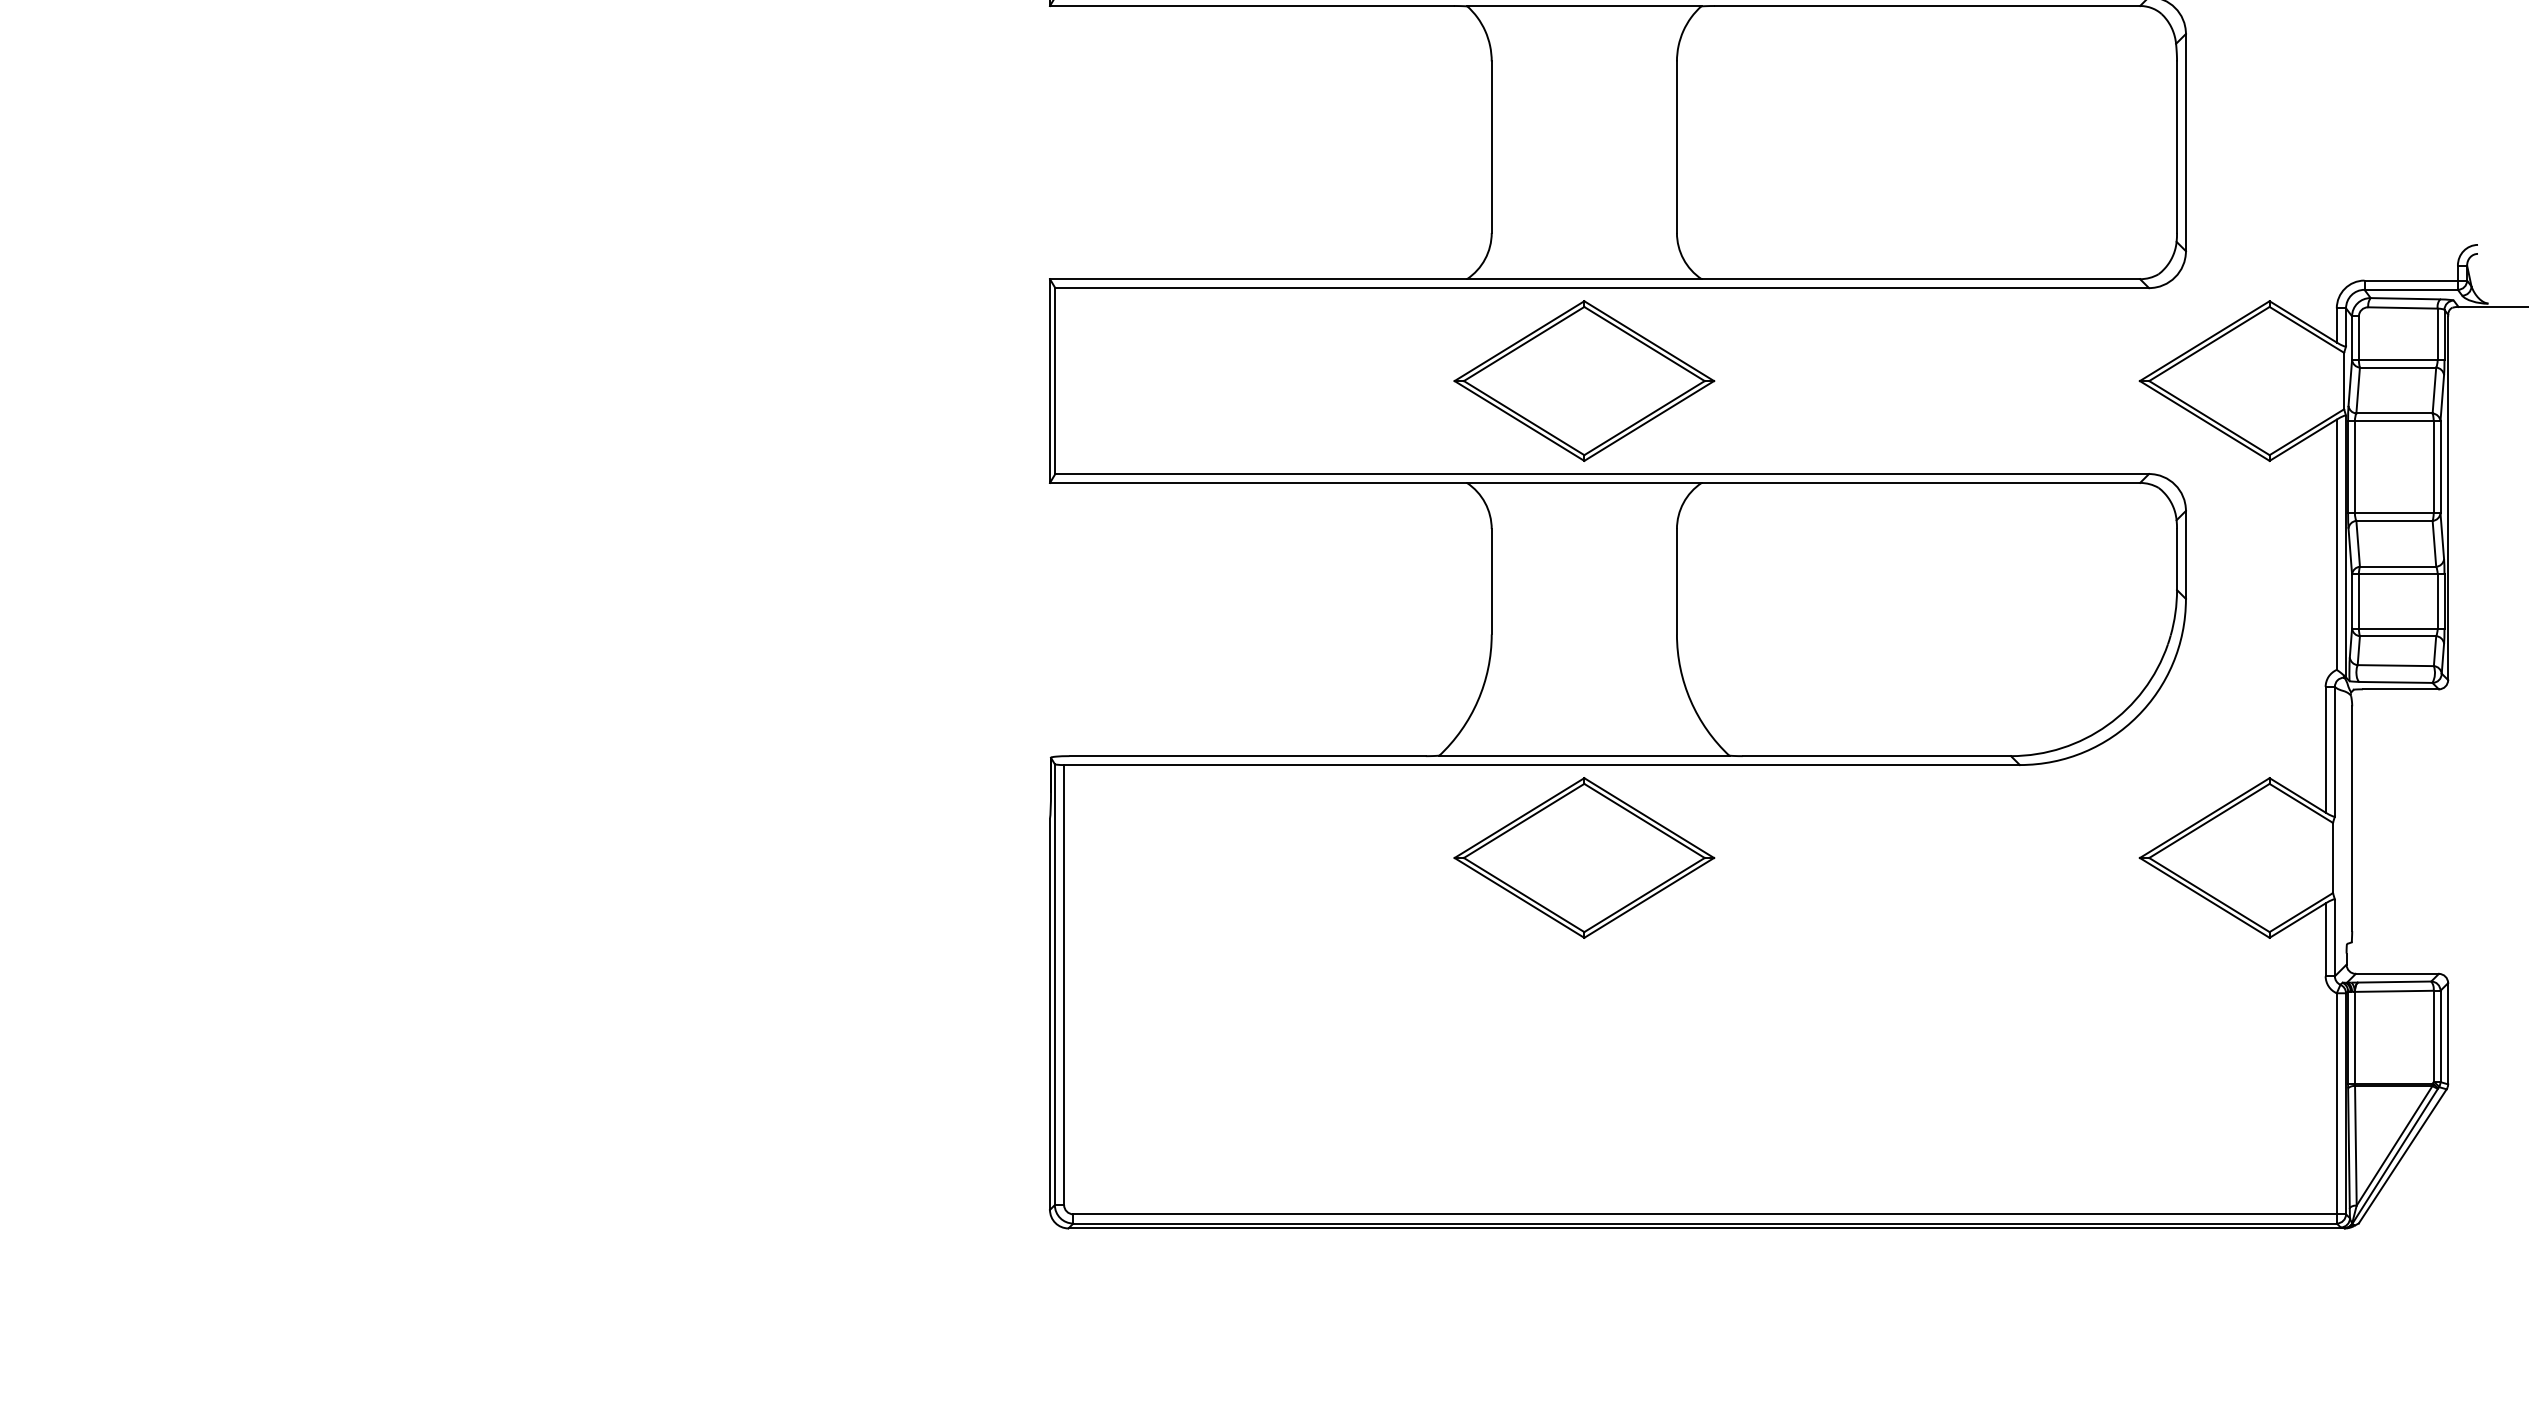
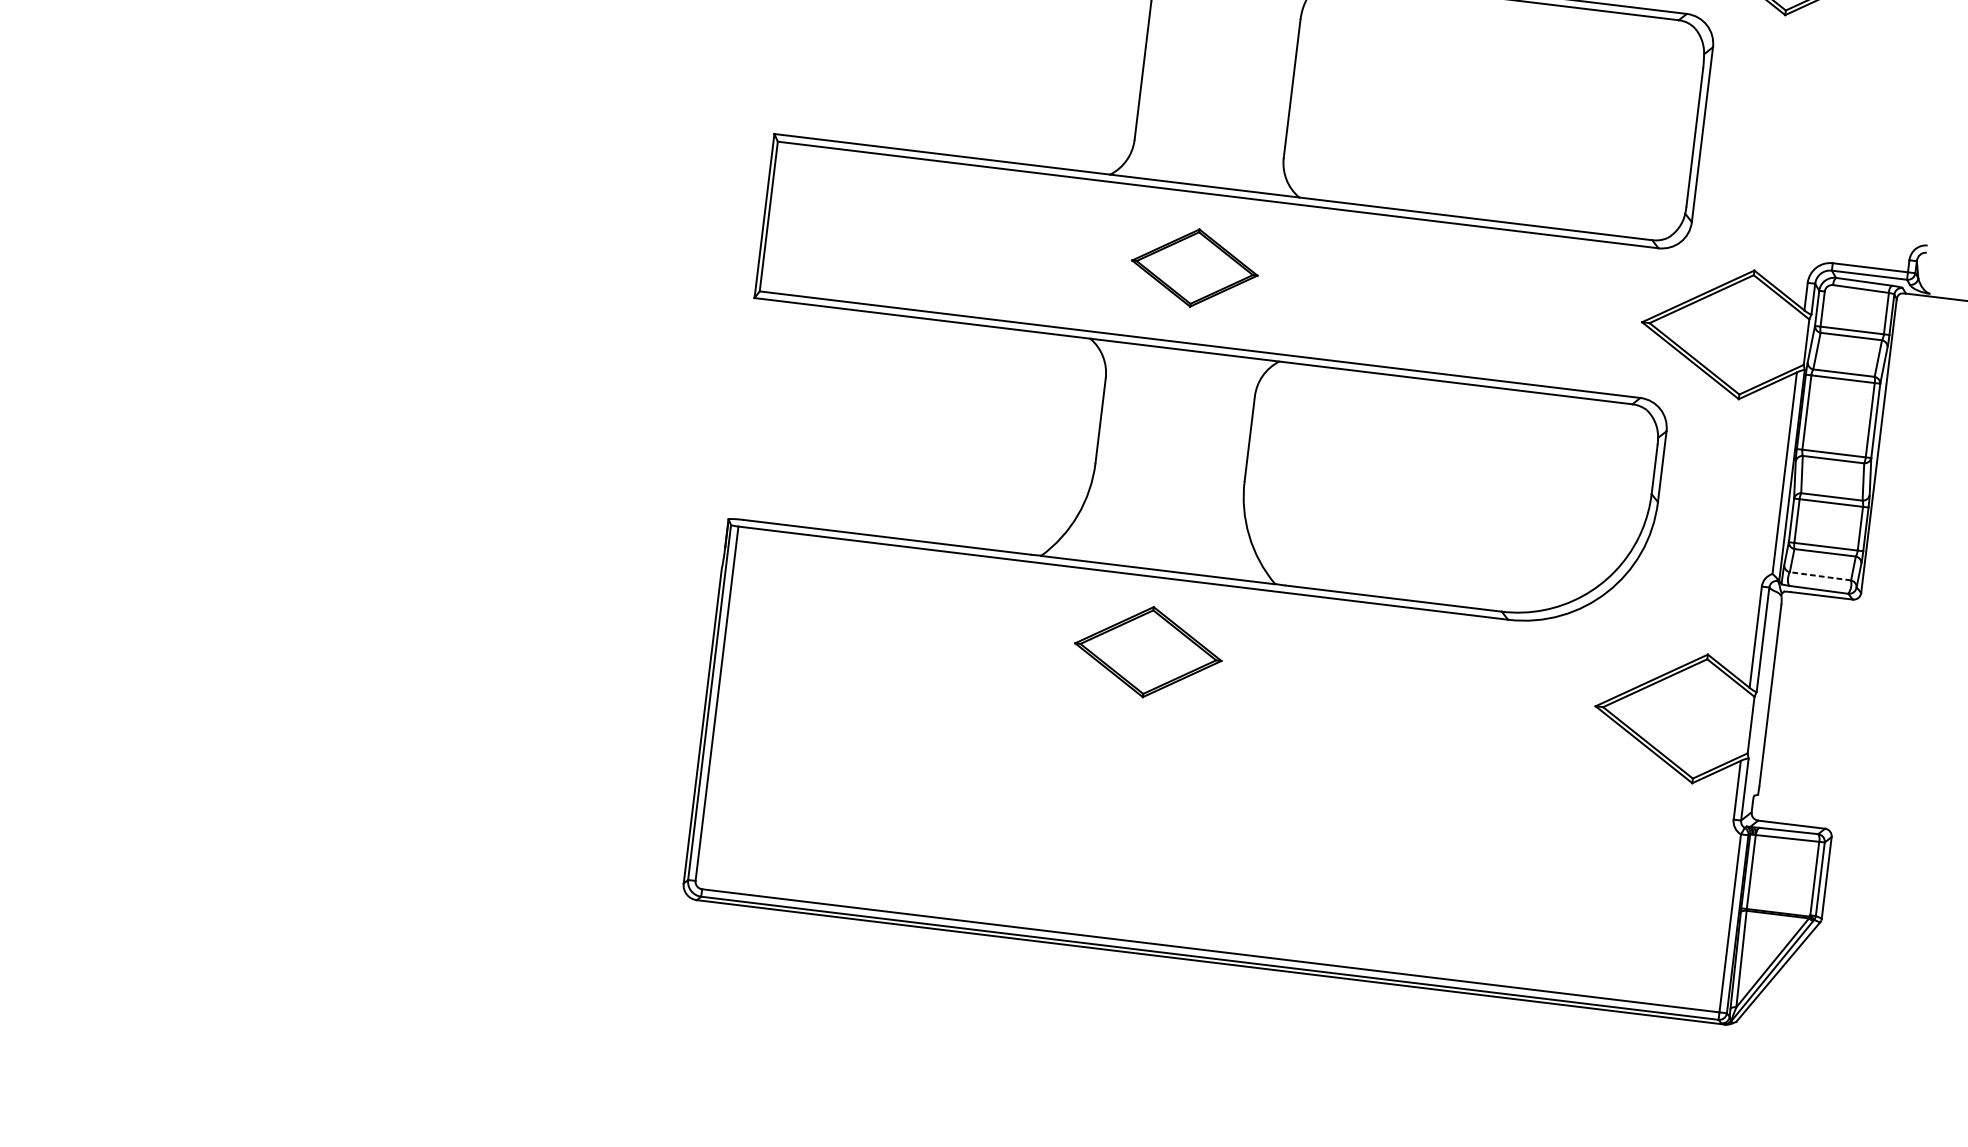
part: (1584, 380) -> (1194, 267), size x0.6
line: (2395, 665) -> (1820, 576), solid -> dashed
part: (1584, 857) -> (1148, 651), size x0.7

